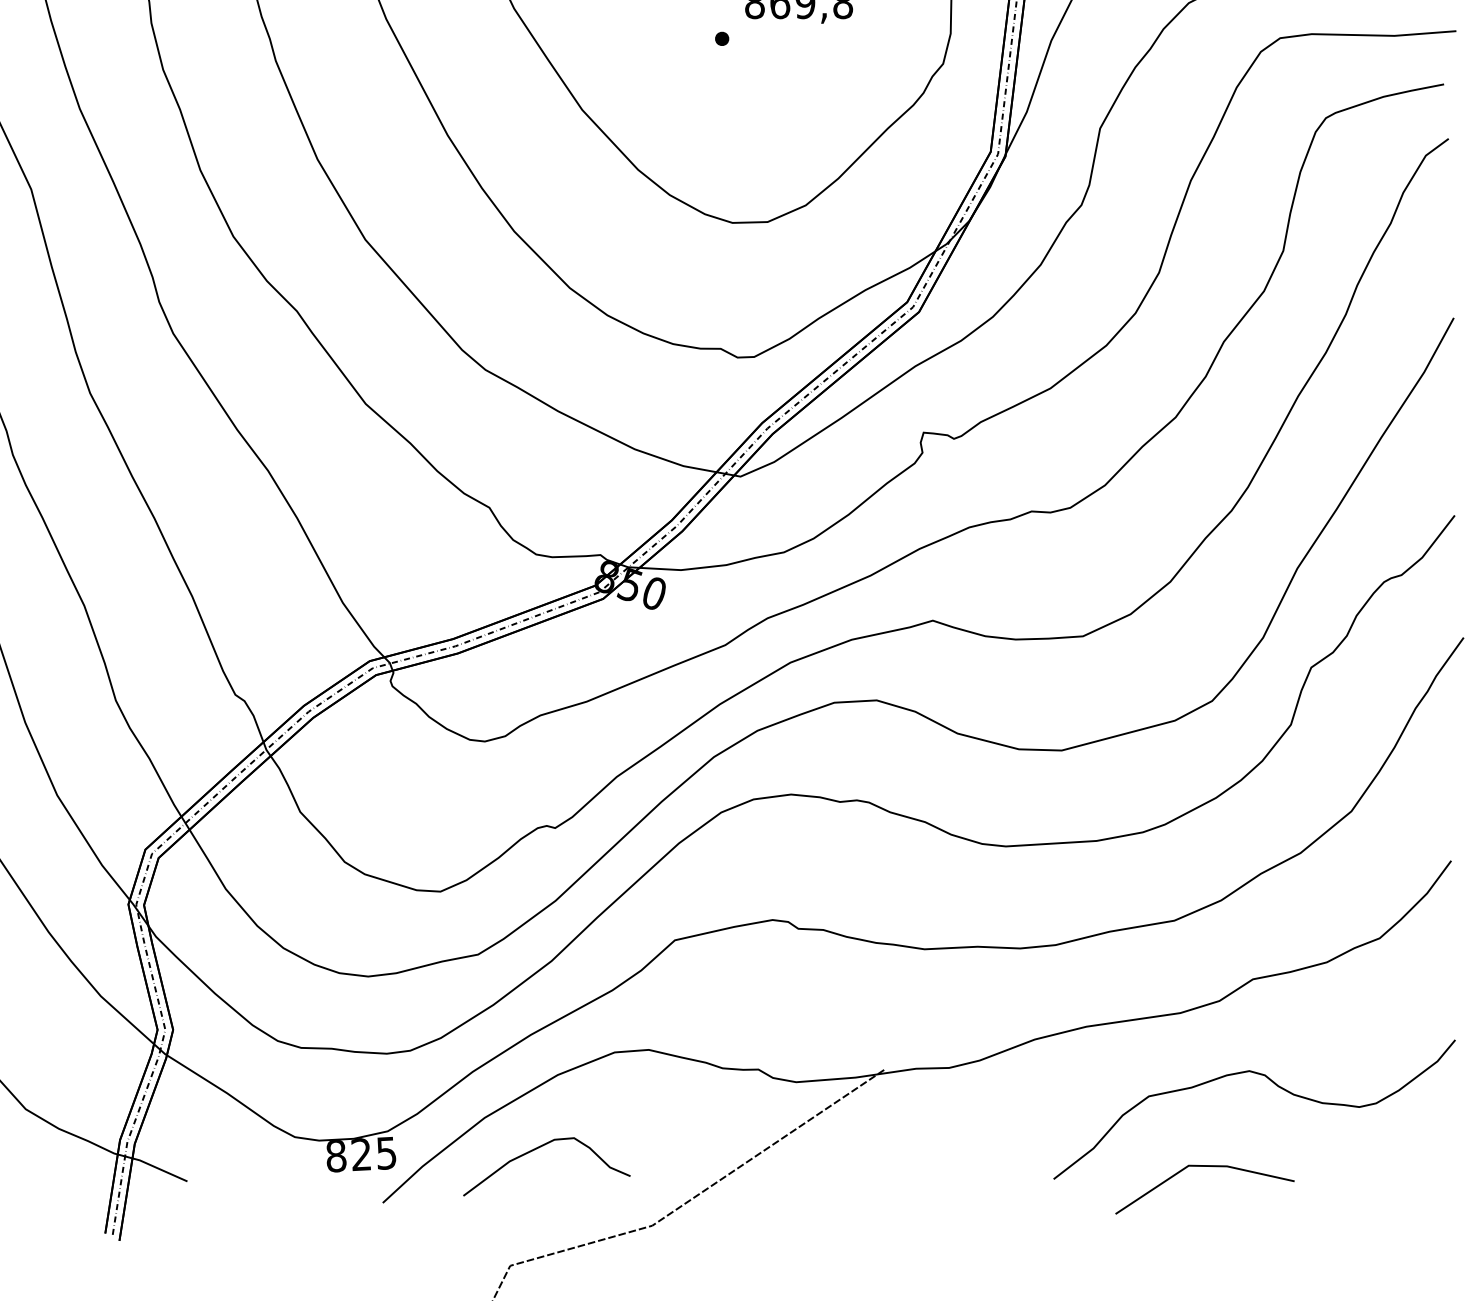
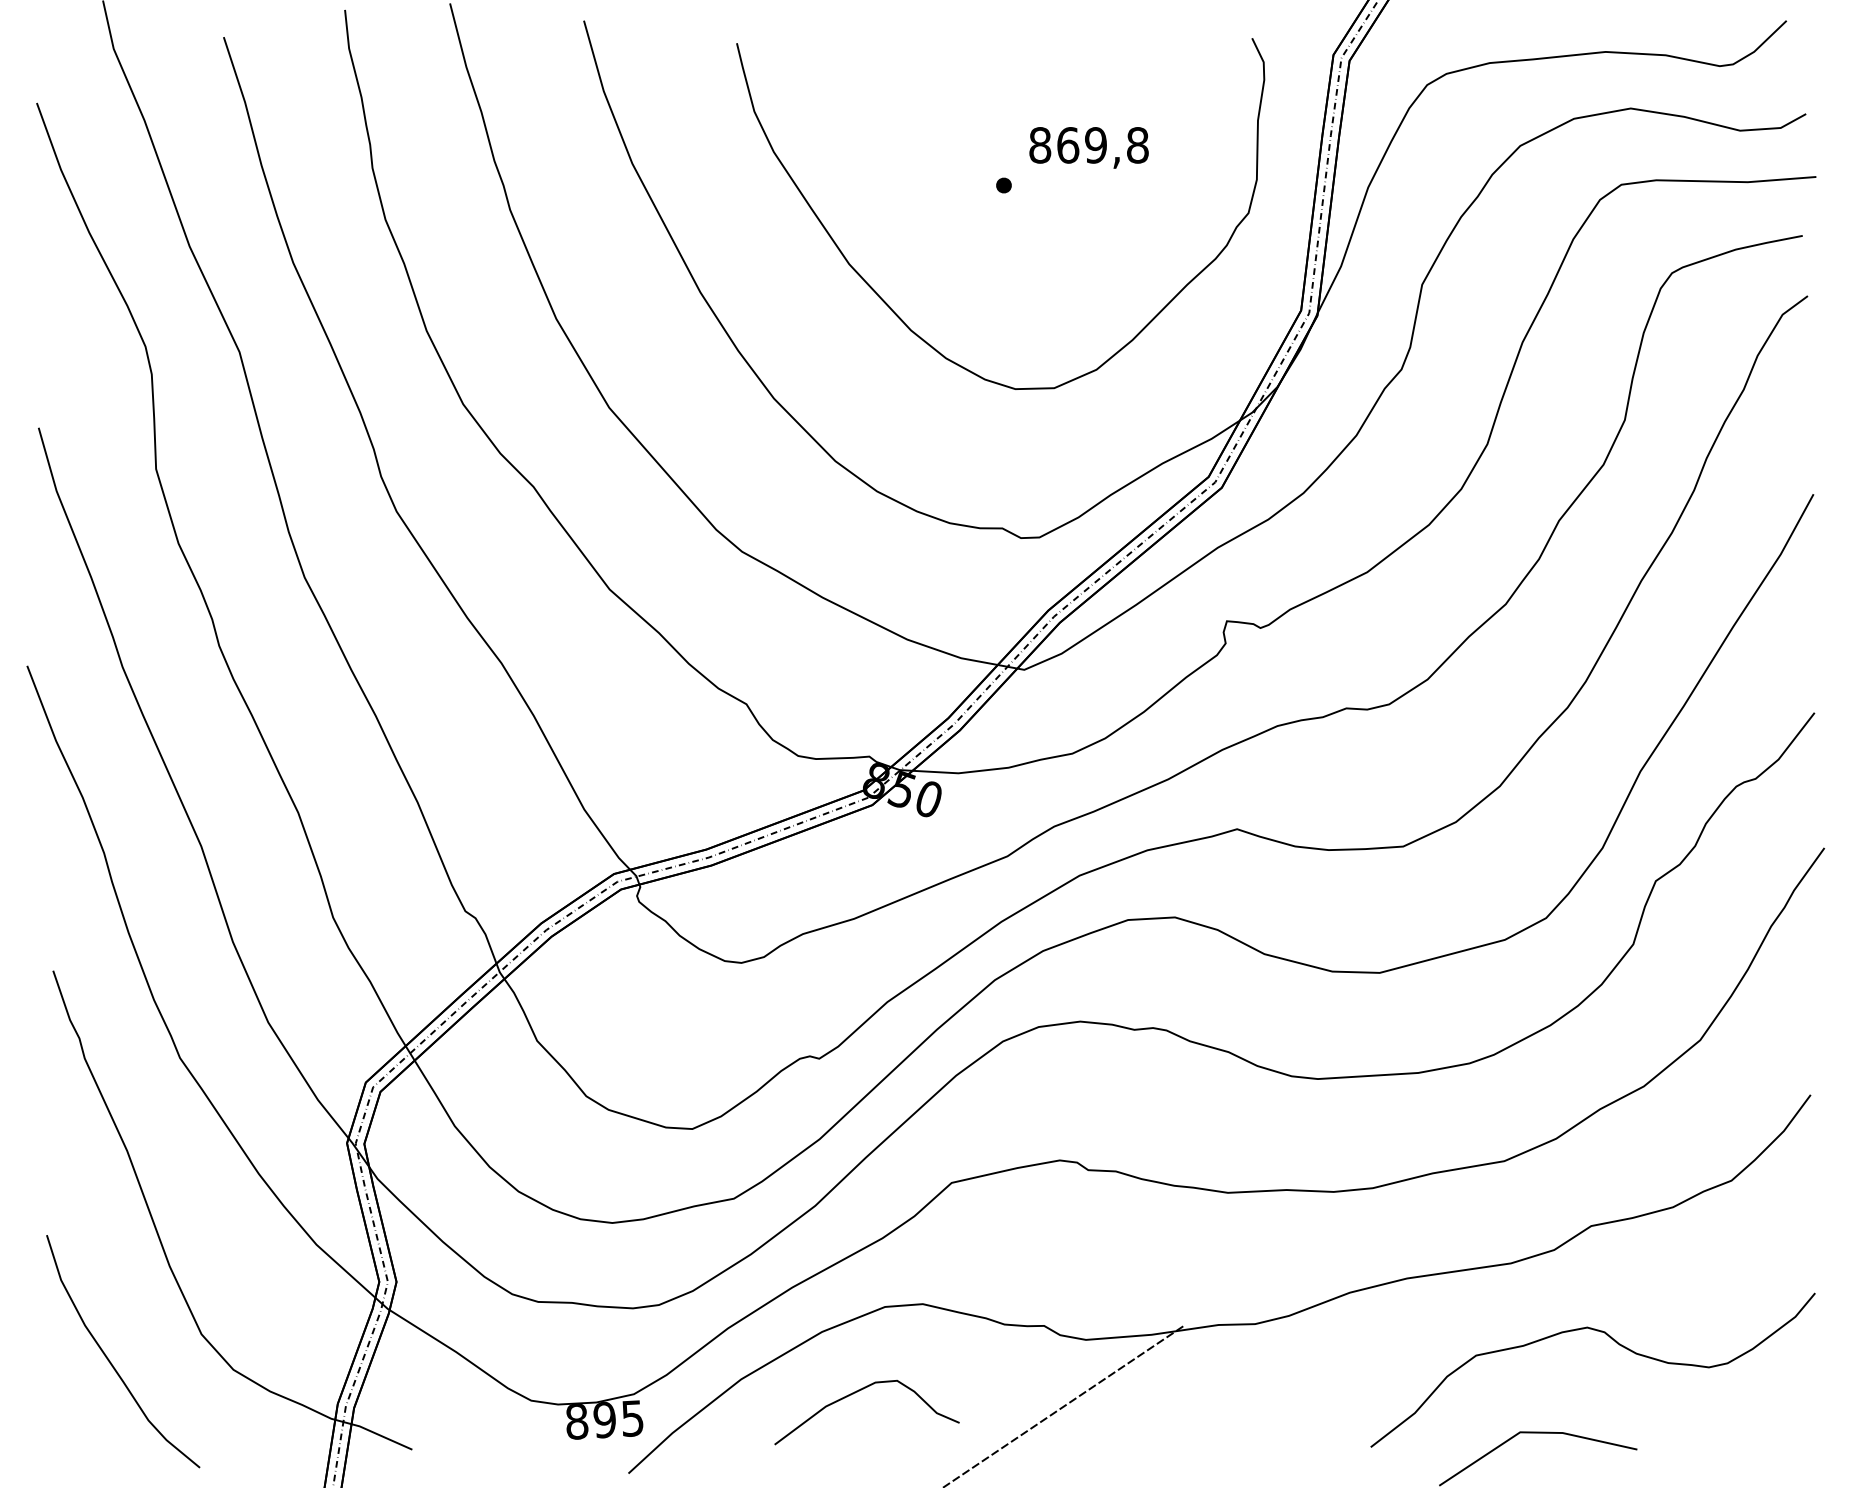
curve: (538, 1148) -> (857, 1392), moved
text: (361, 1155) -> (604, 1420), 825 -> 895

